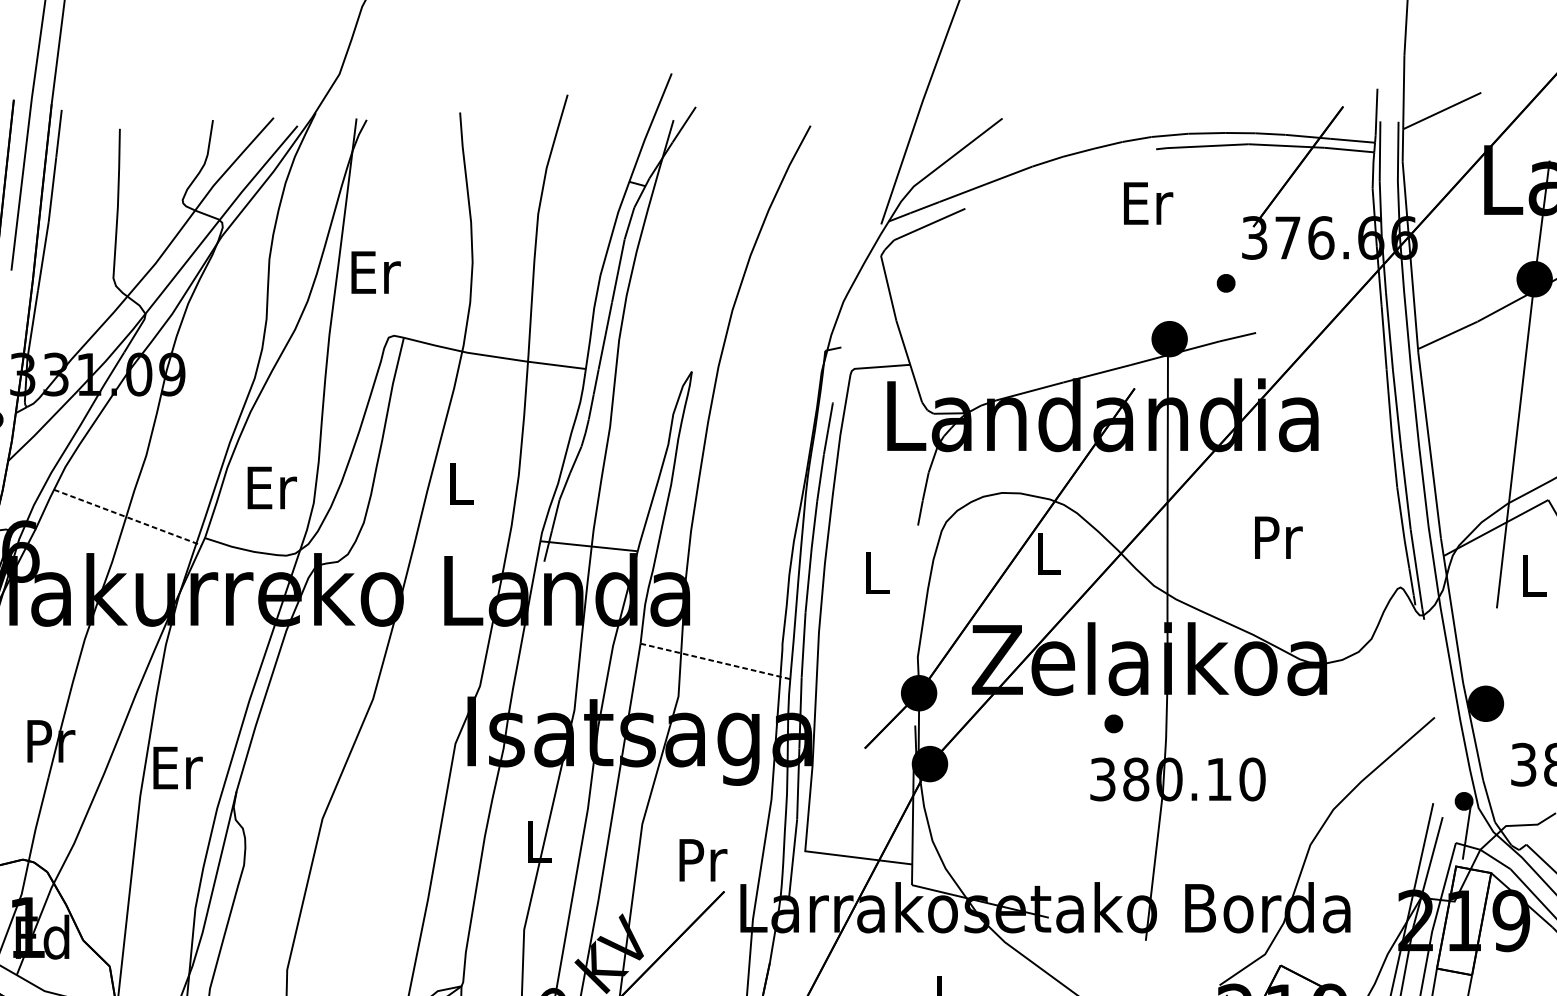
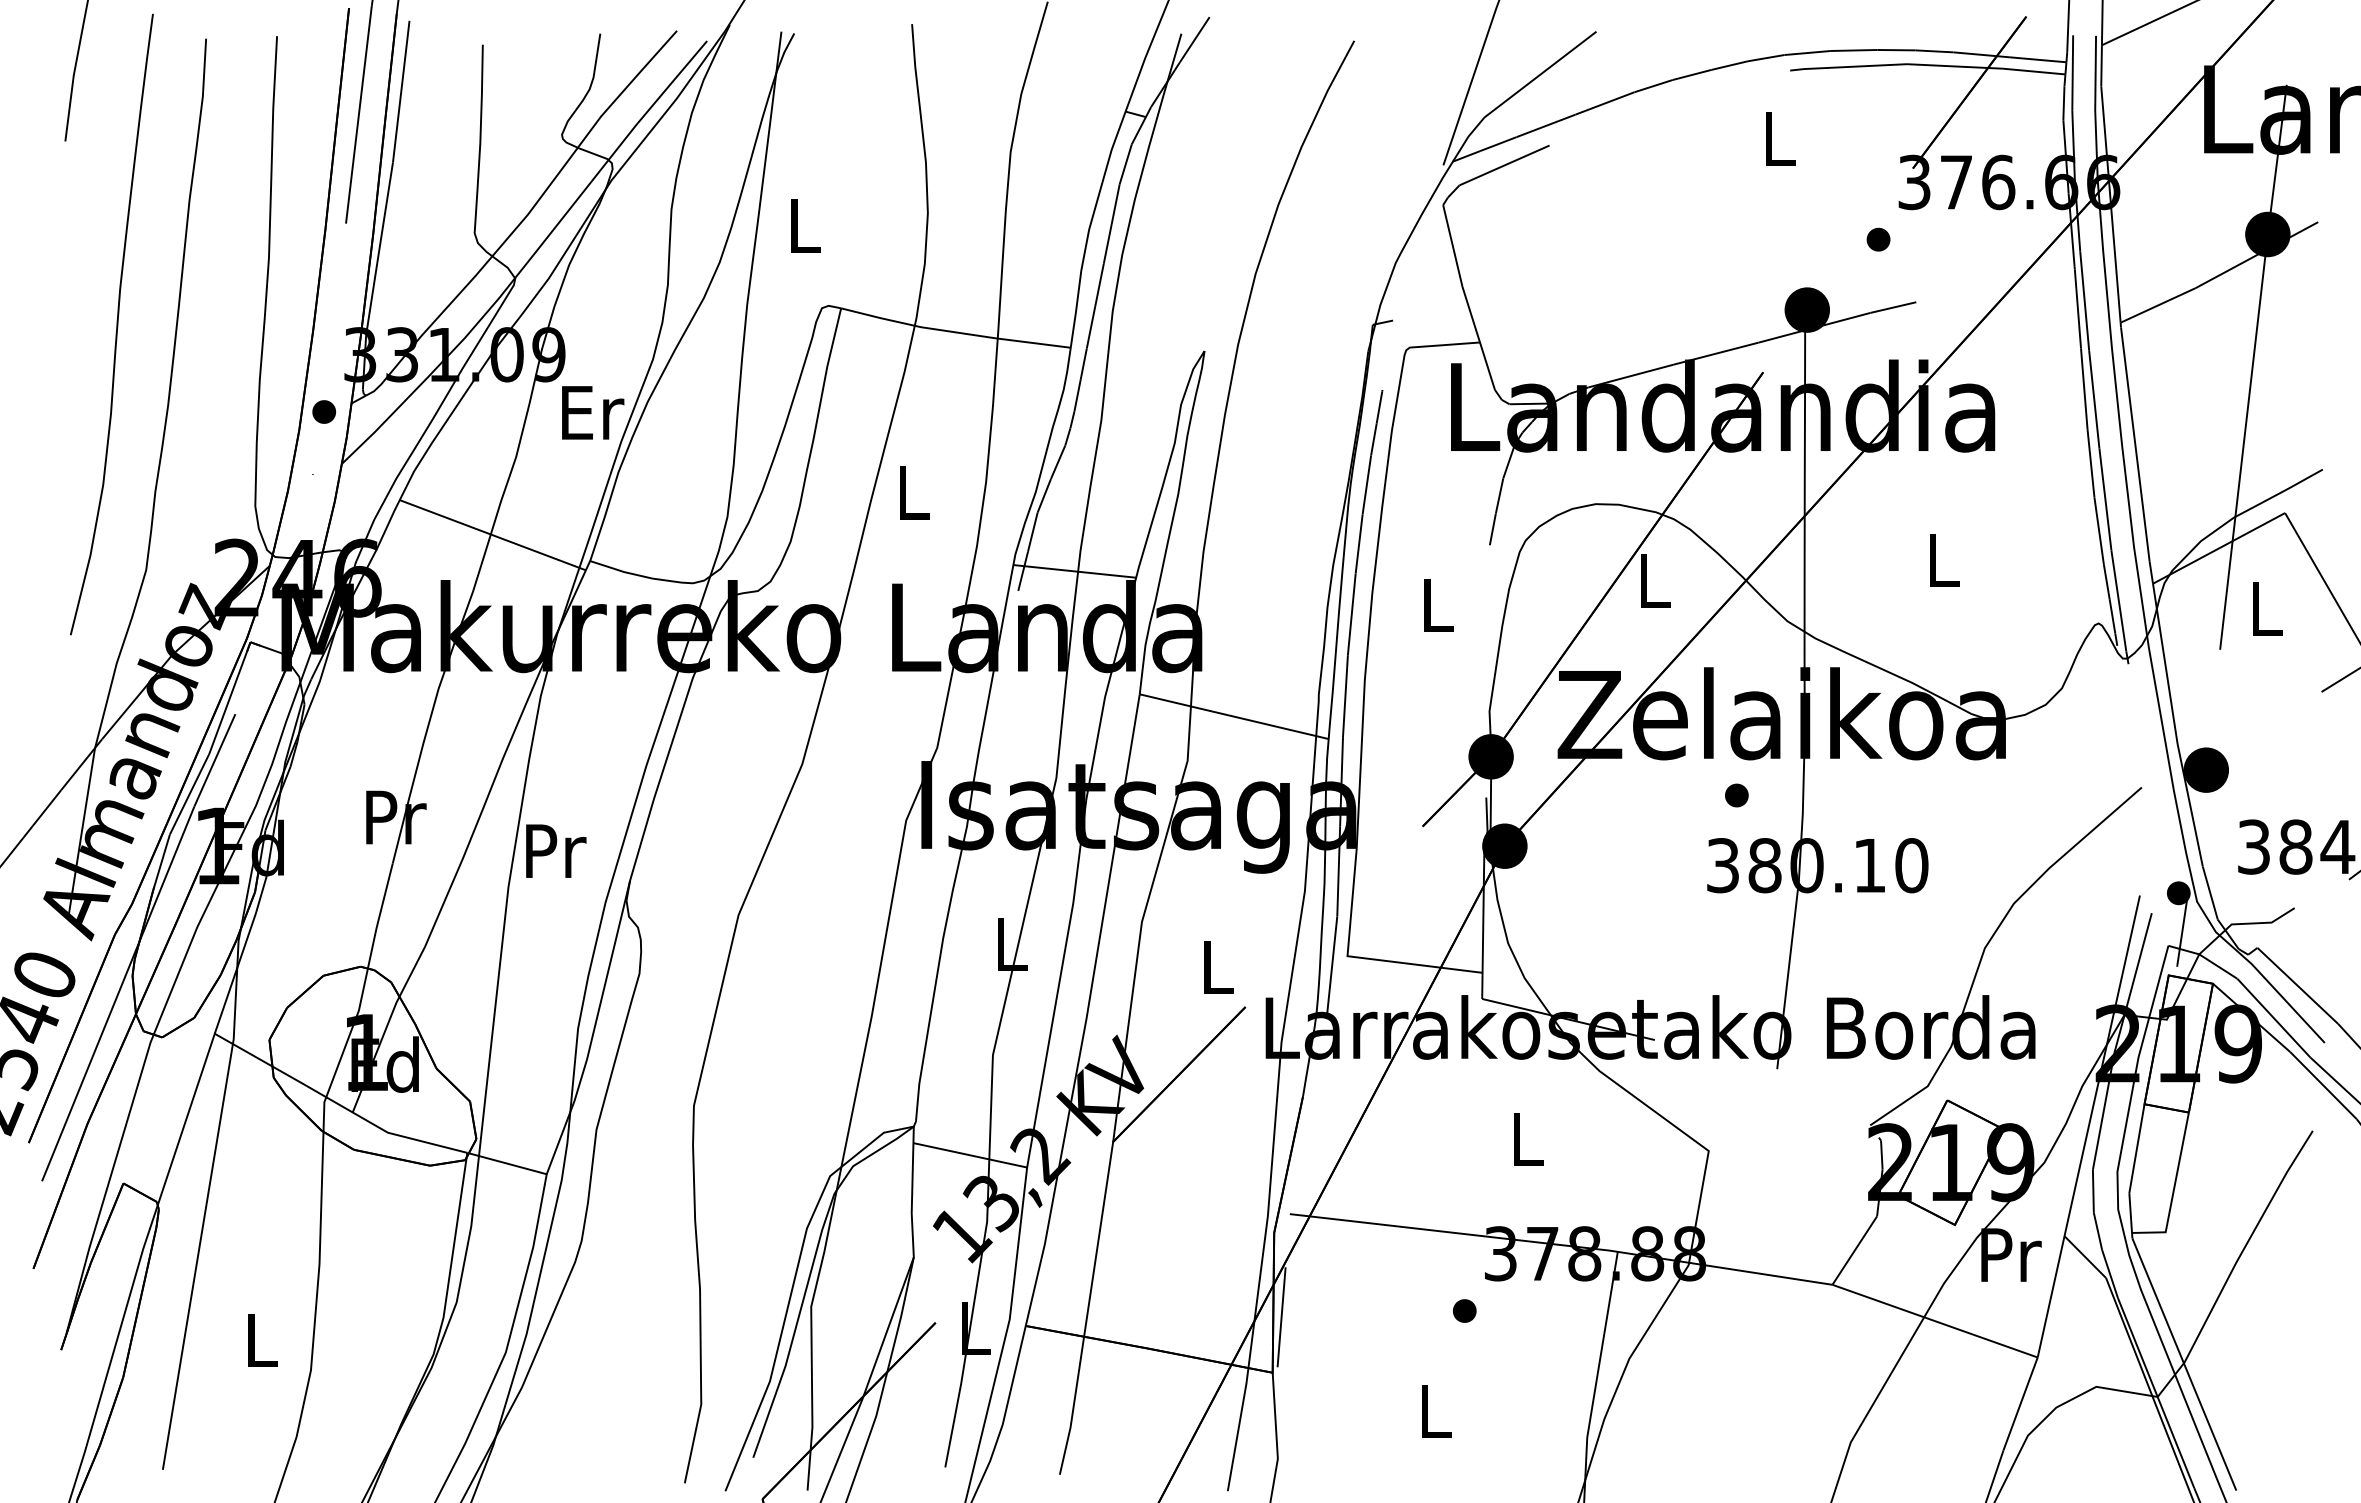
text: (1148, 203) -> (1780, 138), Er -> L
text: (376, 272) -> (806, 225), Er -> L
text: (272, 487) -> (593, 412), moved
line: (127, 517) -> (492, 535), dashed -> solid
text: (1278, 537) -> (1944, 560), Pr -> L
line: (715, 661) -> (1234, 716), dashed -> solid
text: (178, 767) -> (556, 850), Er -> Pr
text: (703, 860) -> (1219, 967), Pr -> L

